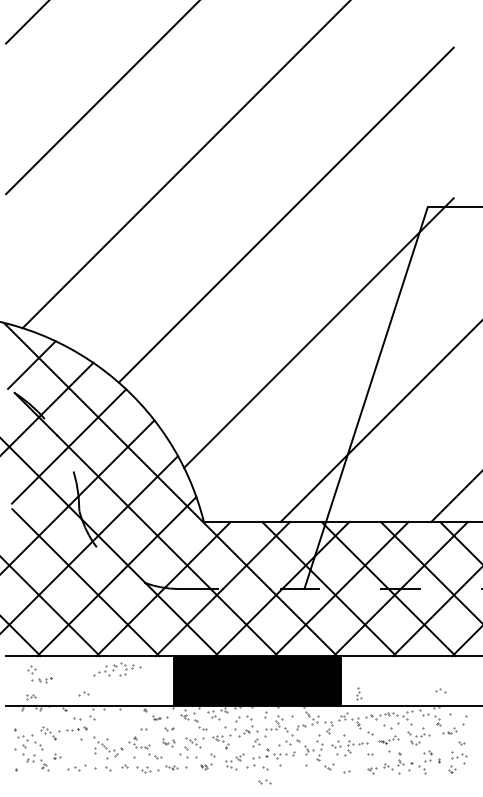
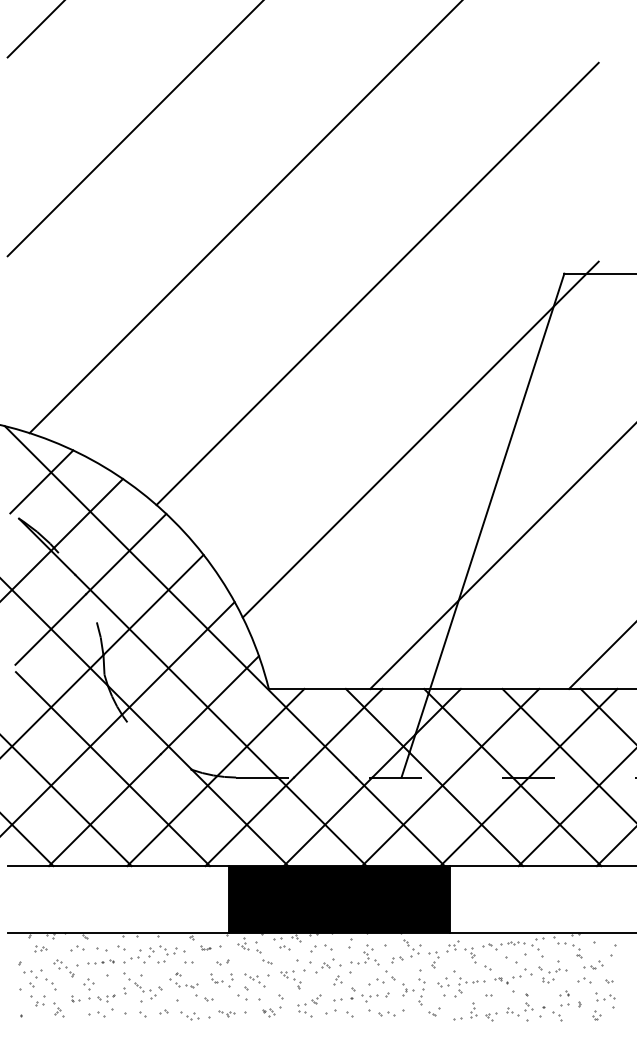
part: (117, 669) -> (154, 954), moved
part: (39, 679) -> (98, 996), moved
part: (440, 690) -> (584, 980), moved
part: (83, 693) -> (77, 948), moved
part: (358, 694) -> (473, 1010), moved
part: (30, 696) -> (40, 948), moved
part: (389, 739) -> (513, 976), size x1.43
part: (168, 742) -> (221, 980), size x1.43
part: (205, 766) -> (271, 1011), size x1.43
part: (264, 781) -> (386, 1013), moved

